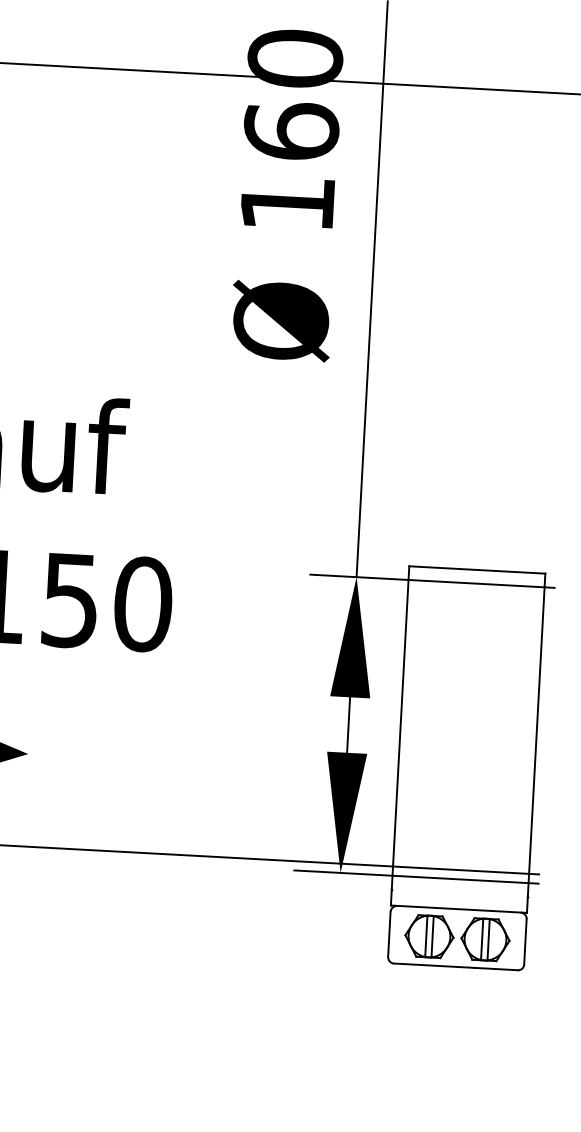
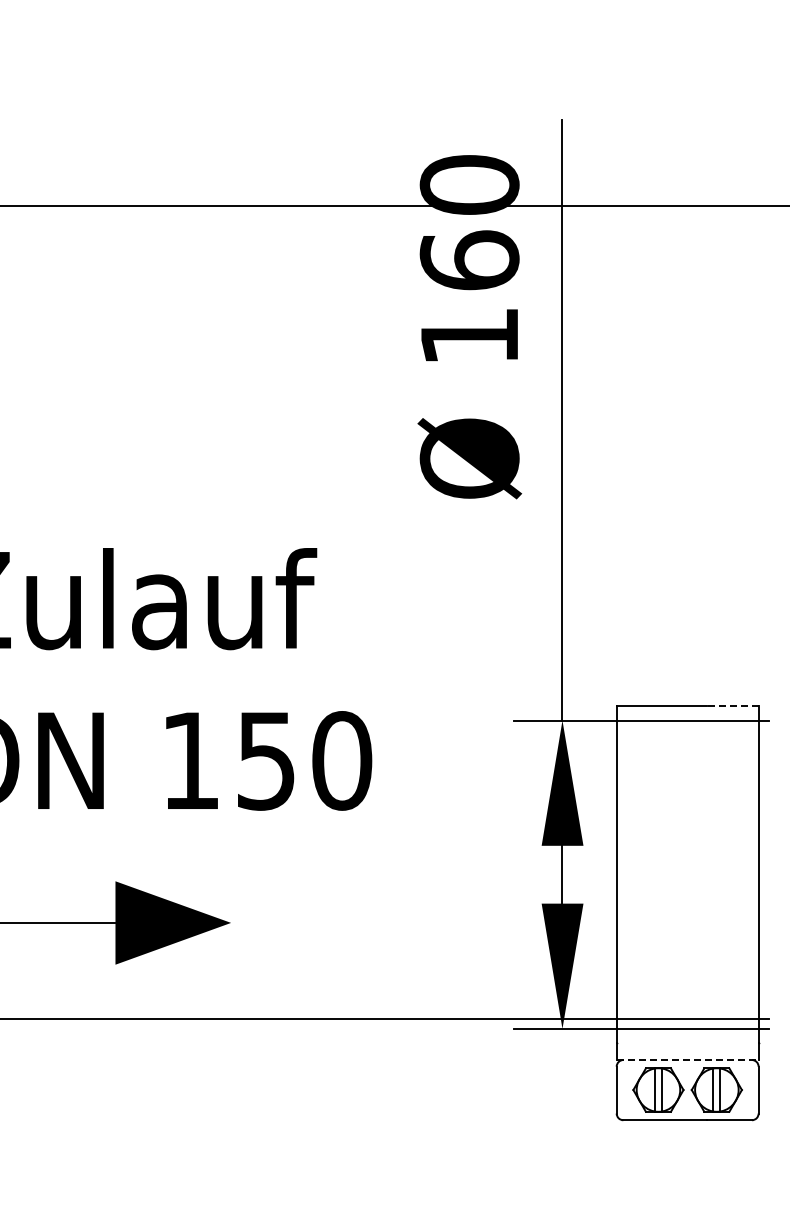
line: (520, 572) -> (732, 706), solid -> dashed
line: (458, 908) -> (687, 1059), solid -> dashed

